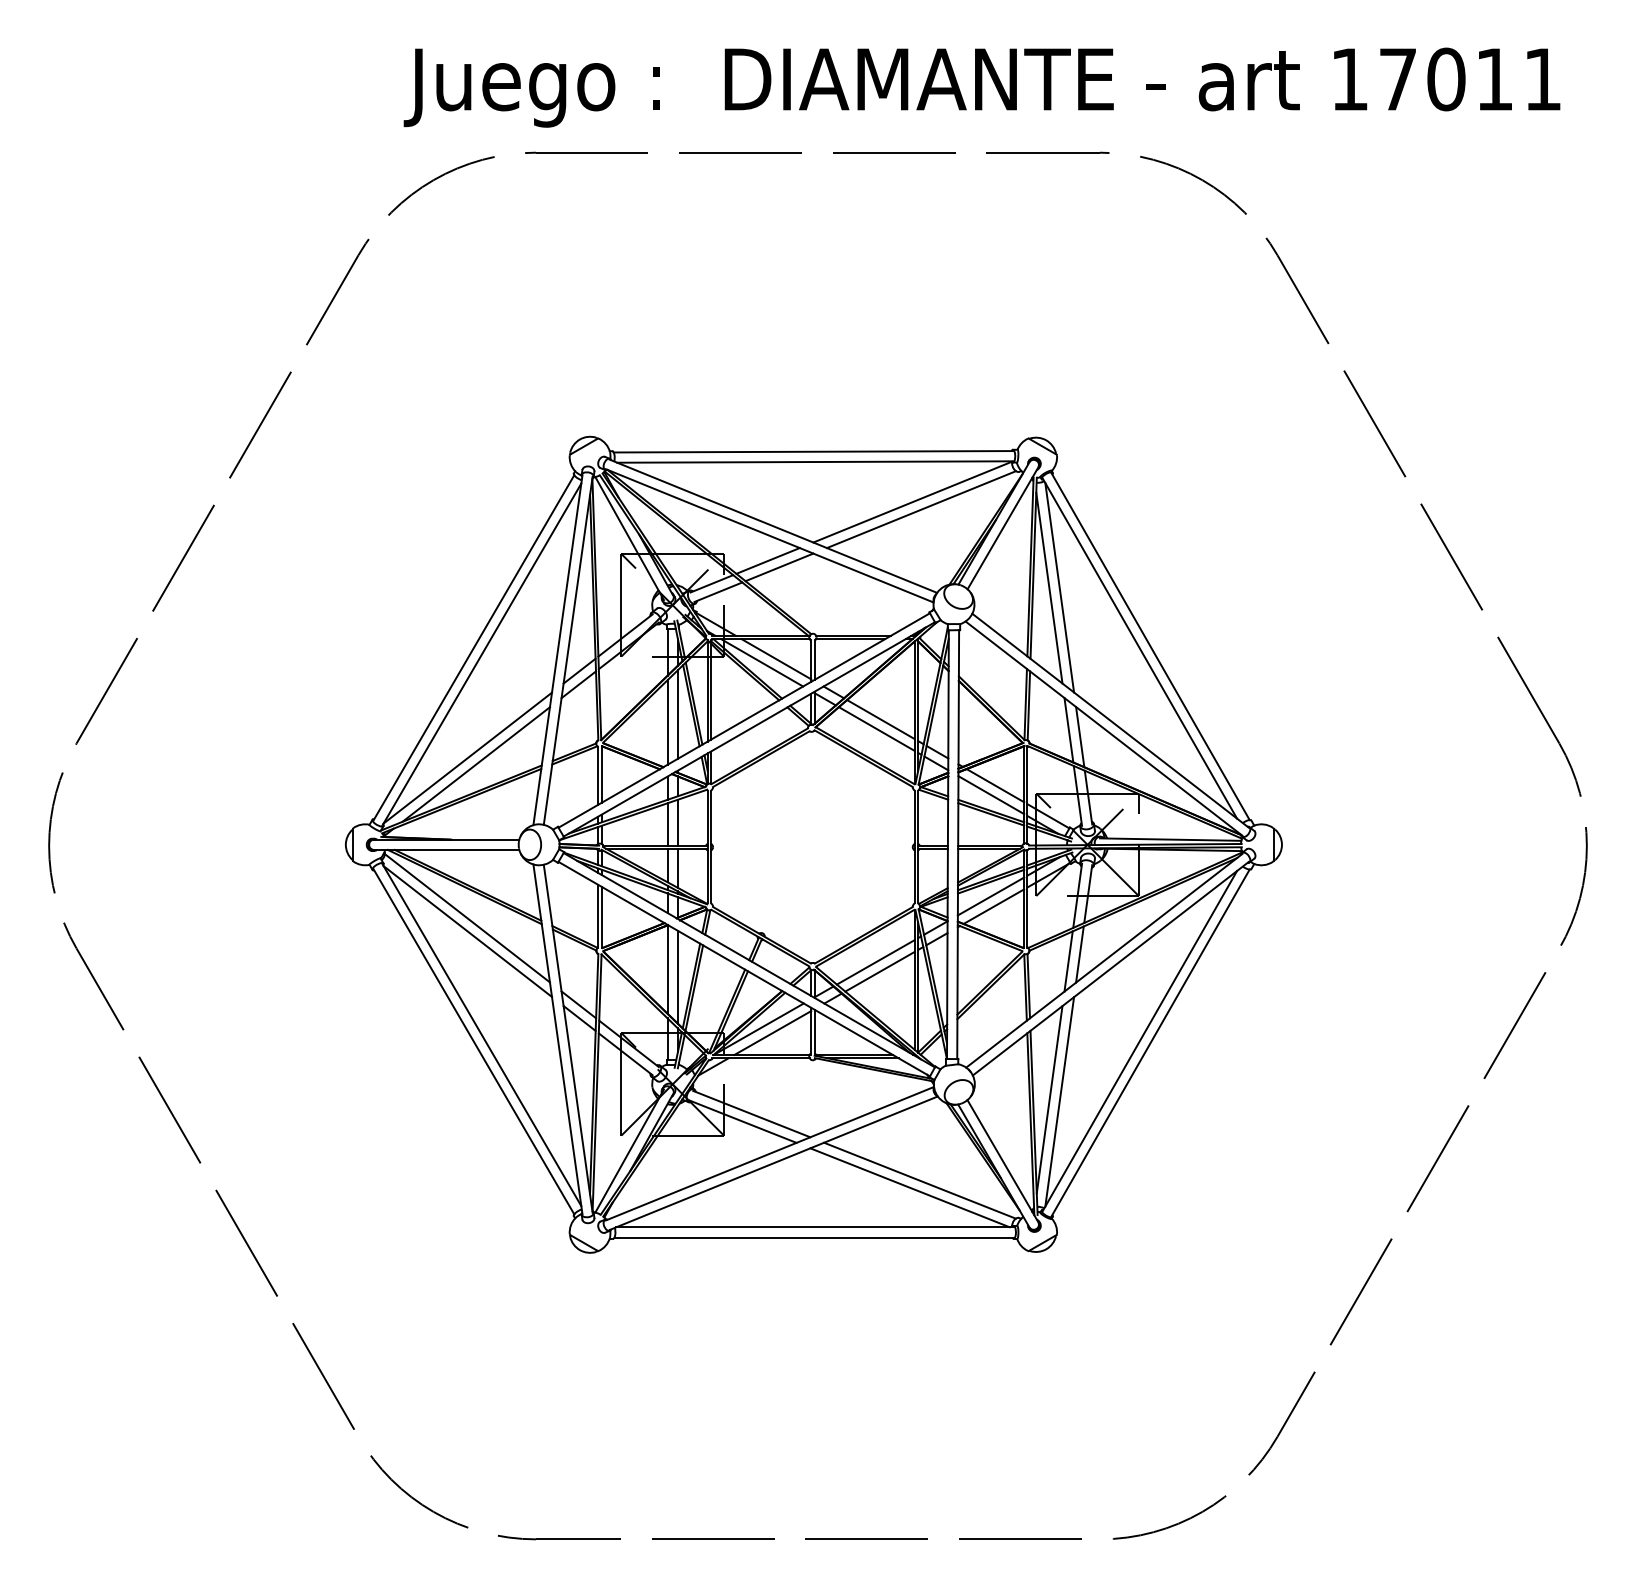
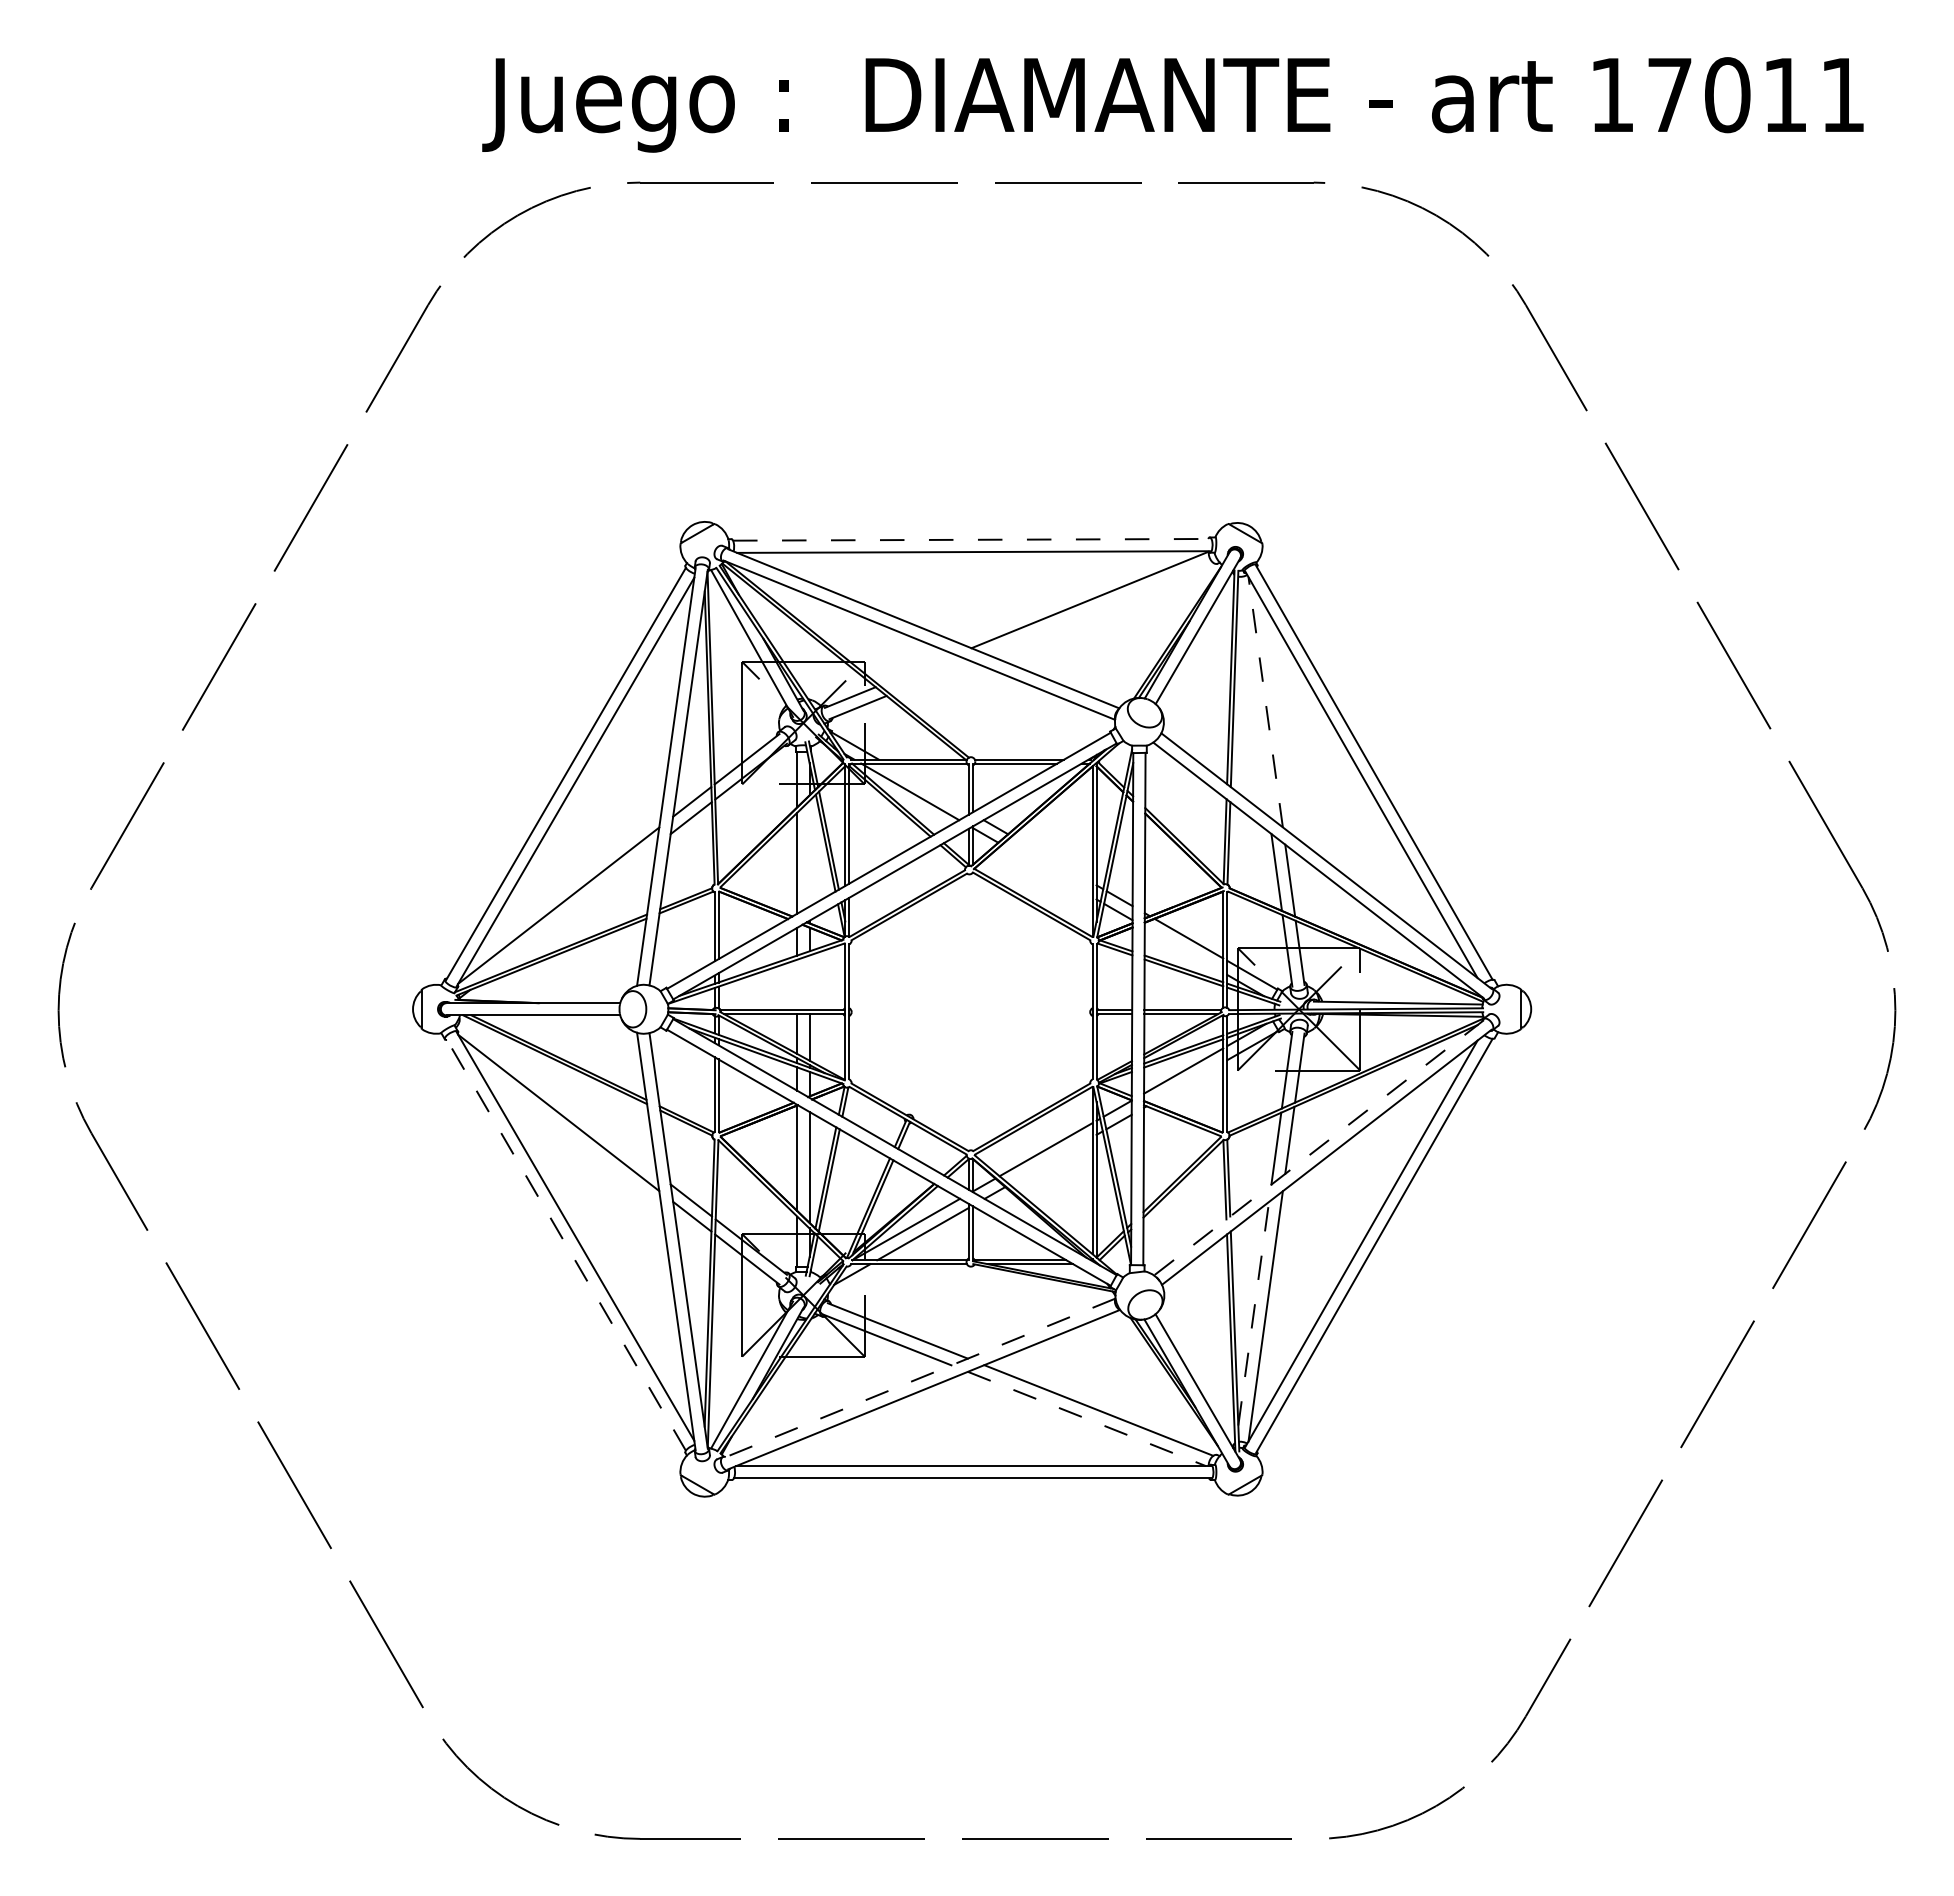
line: (813, 451) -> (971, 539), solid -> dashed
line: (921, 509) -> (1100, 608), removed
line: (768, 560) -> (917, 669), removed
line: (779, 567) -> (930, 677), removed
line: (1049, 587) -> (1253, 702), removed
line: (1059, 587) -> (1265, 701), solid -> dashed
line: (775, 659) -> (926, 787), removed
line: (677, 714) -> (809, 853), removed
line: (880, 719) -> (1051, 859), removed
line: (876, 728) -> (1046, 870), removed
line: (476, 763) -> (568, 912), removed
line: (990, 794) -> (1183, 949), removed
line: (677, 822) -> (809, 982), removed
line: (667, 824) -> (797, 984), removed
line: (993, 906) -> (1186, 1082), removed
line: (466, 917) -> (557, 1096), removed
line: (1104, 960) -> (1319, 1147), solid -> dashed
line: (879, 971) -> (1050, 1160), removed
line: (473, 1041) -> (565, 1244), solid -> dashed
line: (1049, 1099) -> (1253, 1313), solid -> dashed
line: (769, 1153) -> (919, 1378), solid -> dashed
line: (910, 1188) -> (1087, 1419), solid -> dashed

